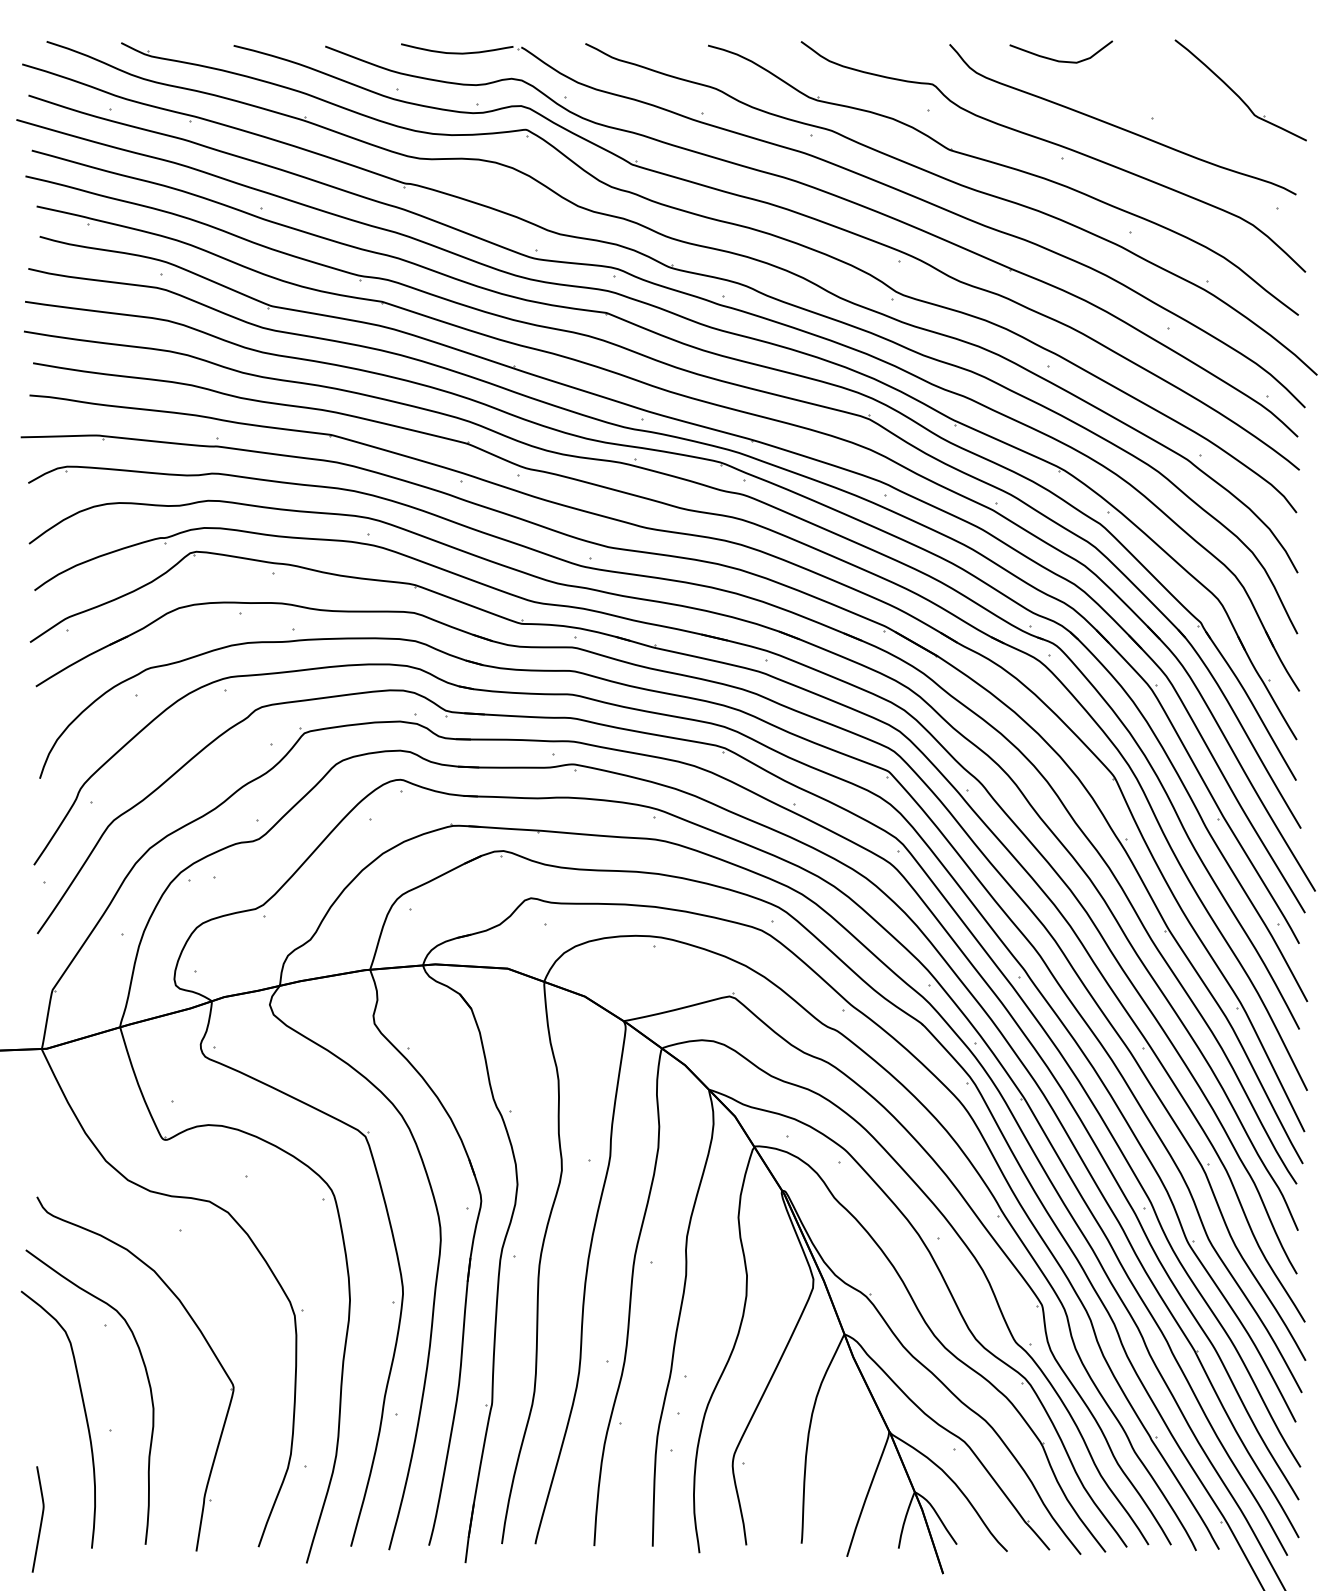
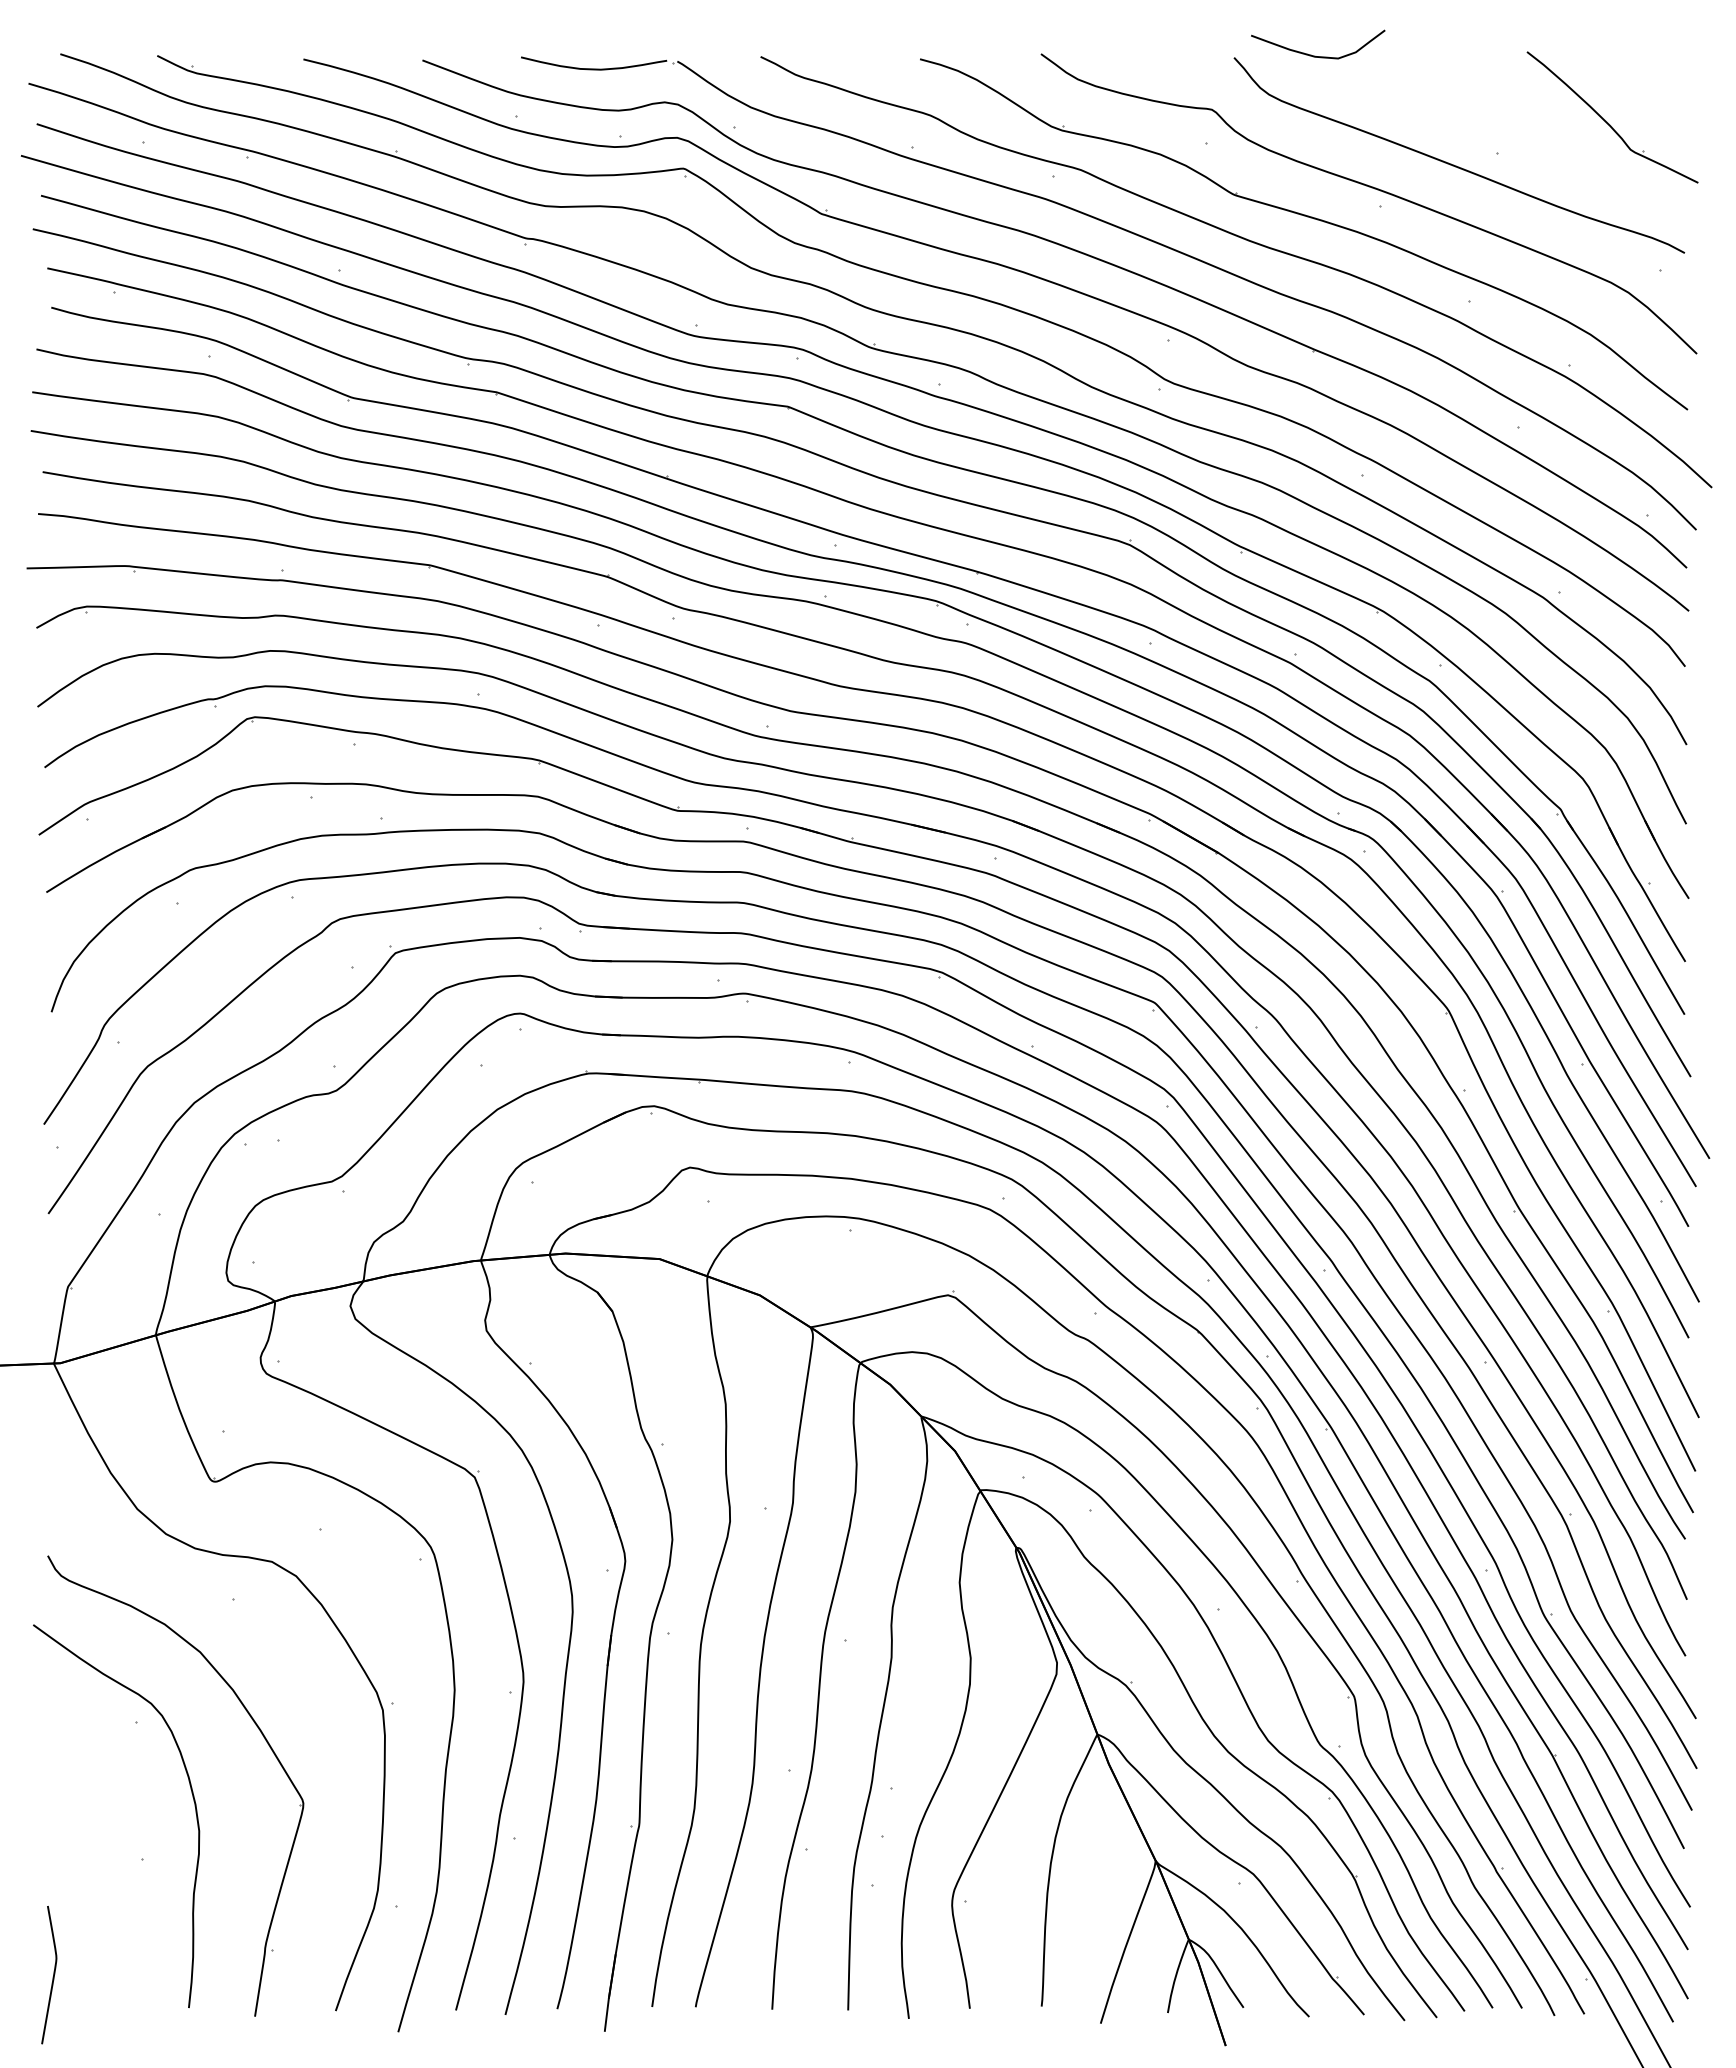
curve: (1059, 60) -> (1315, 55), moved
curve: (84, 1412) -> (109, 1836), removed

